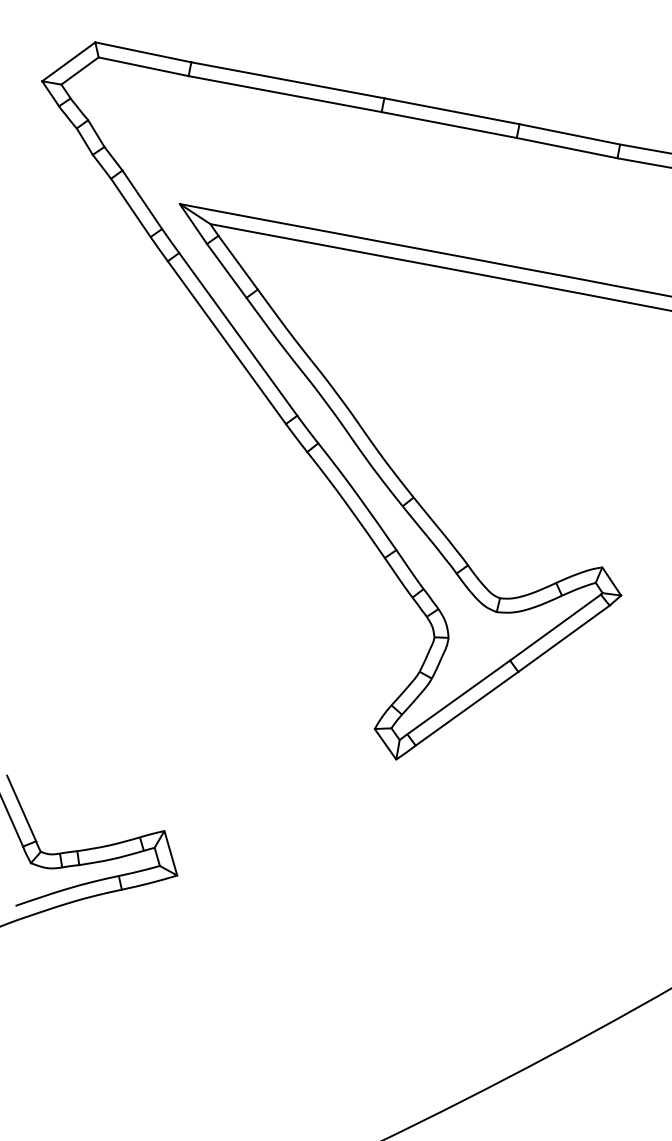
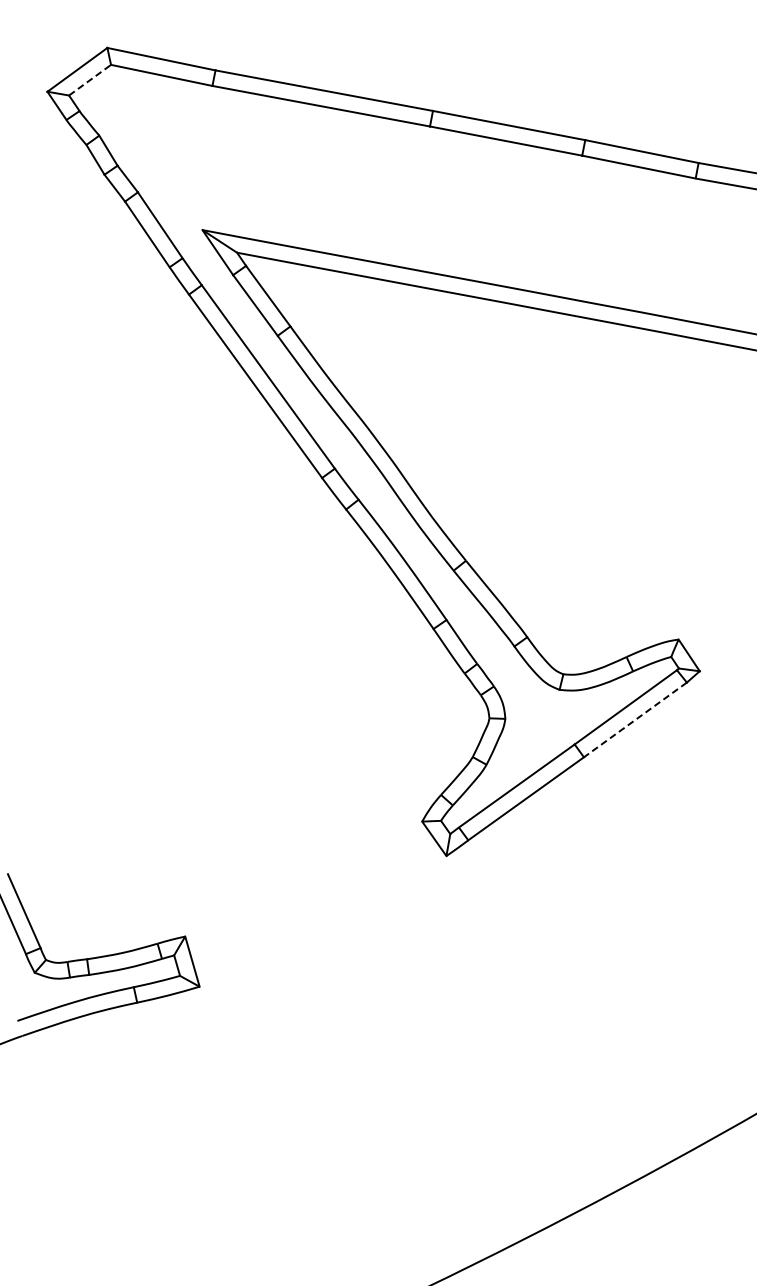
line: (80, 71) -> (90, 80), solid -> dashed
line: (564, 638) -> (635, 719), solid -> dashed

